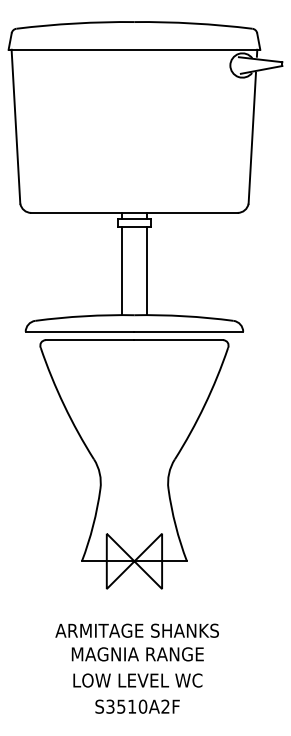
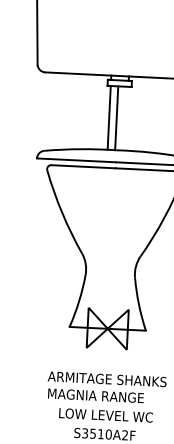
line: (146, 271) -> (116, 118), moved
text: (137, 654) -> (95, 395), moved

